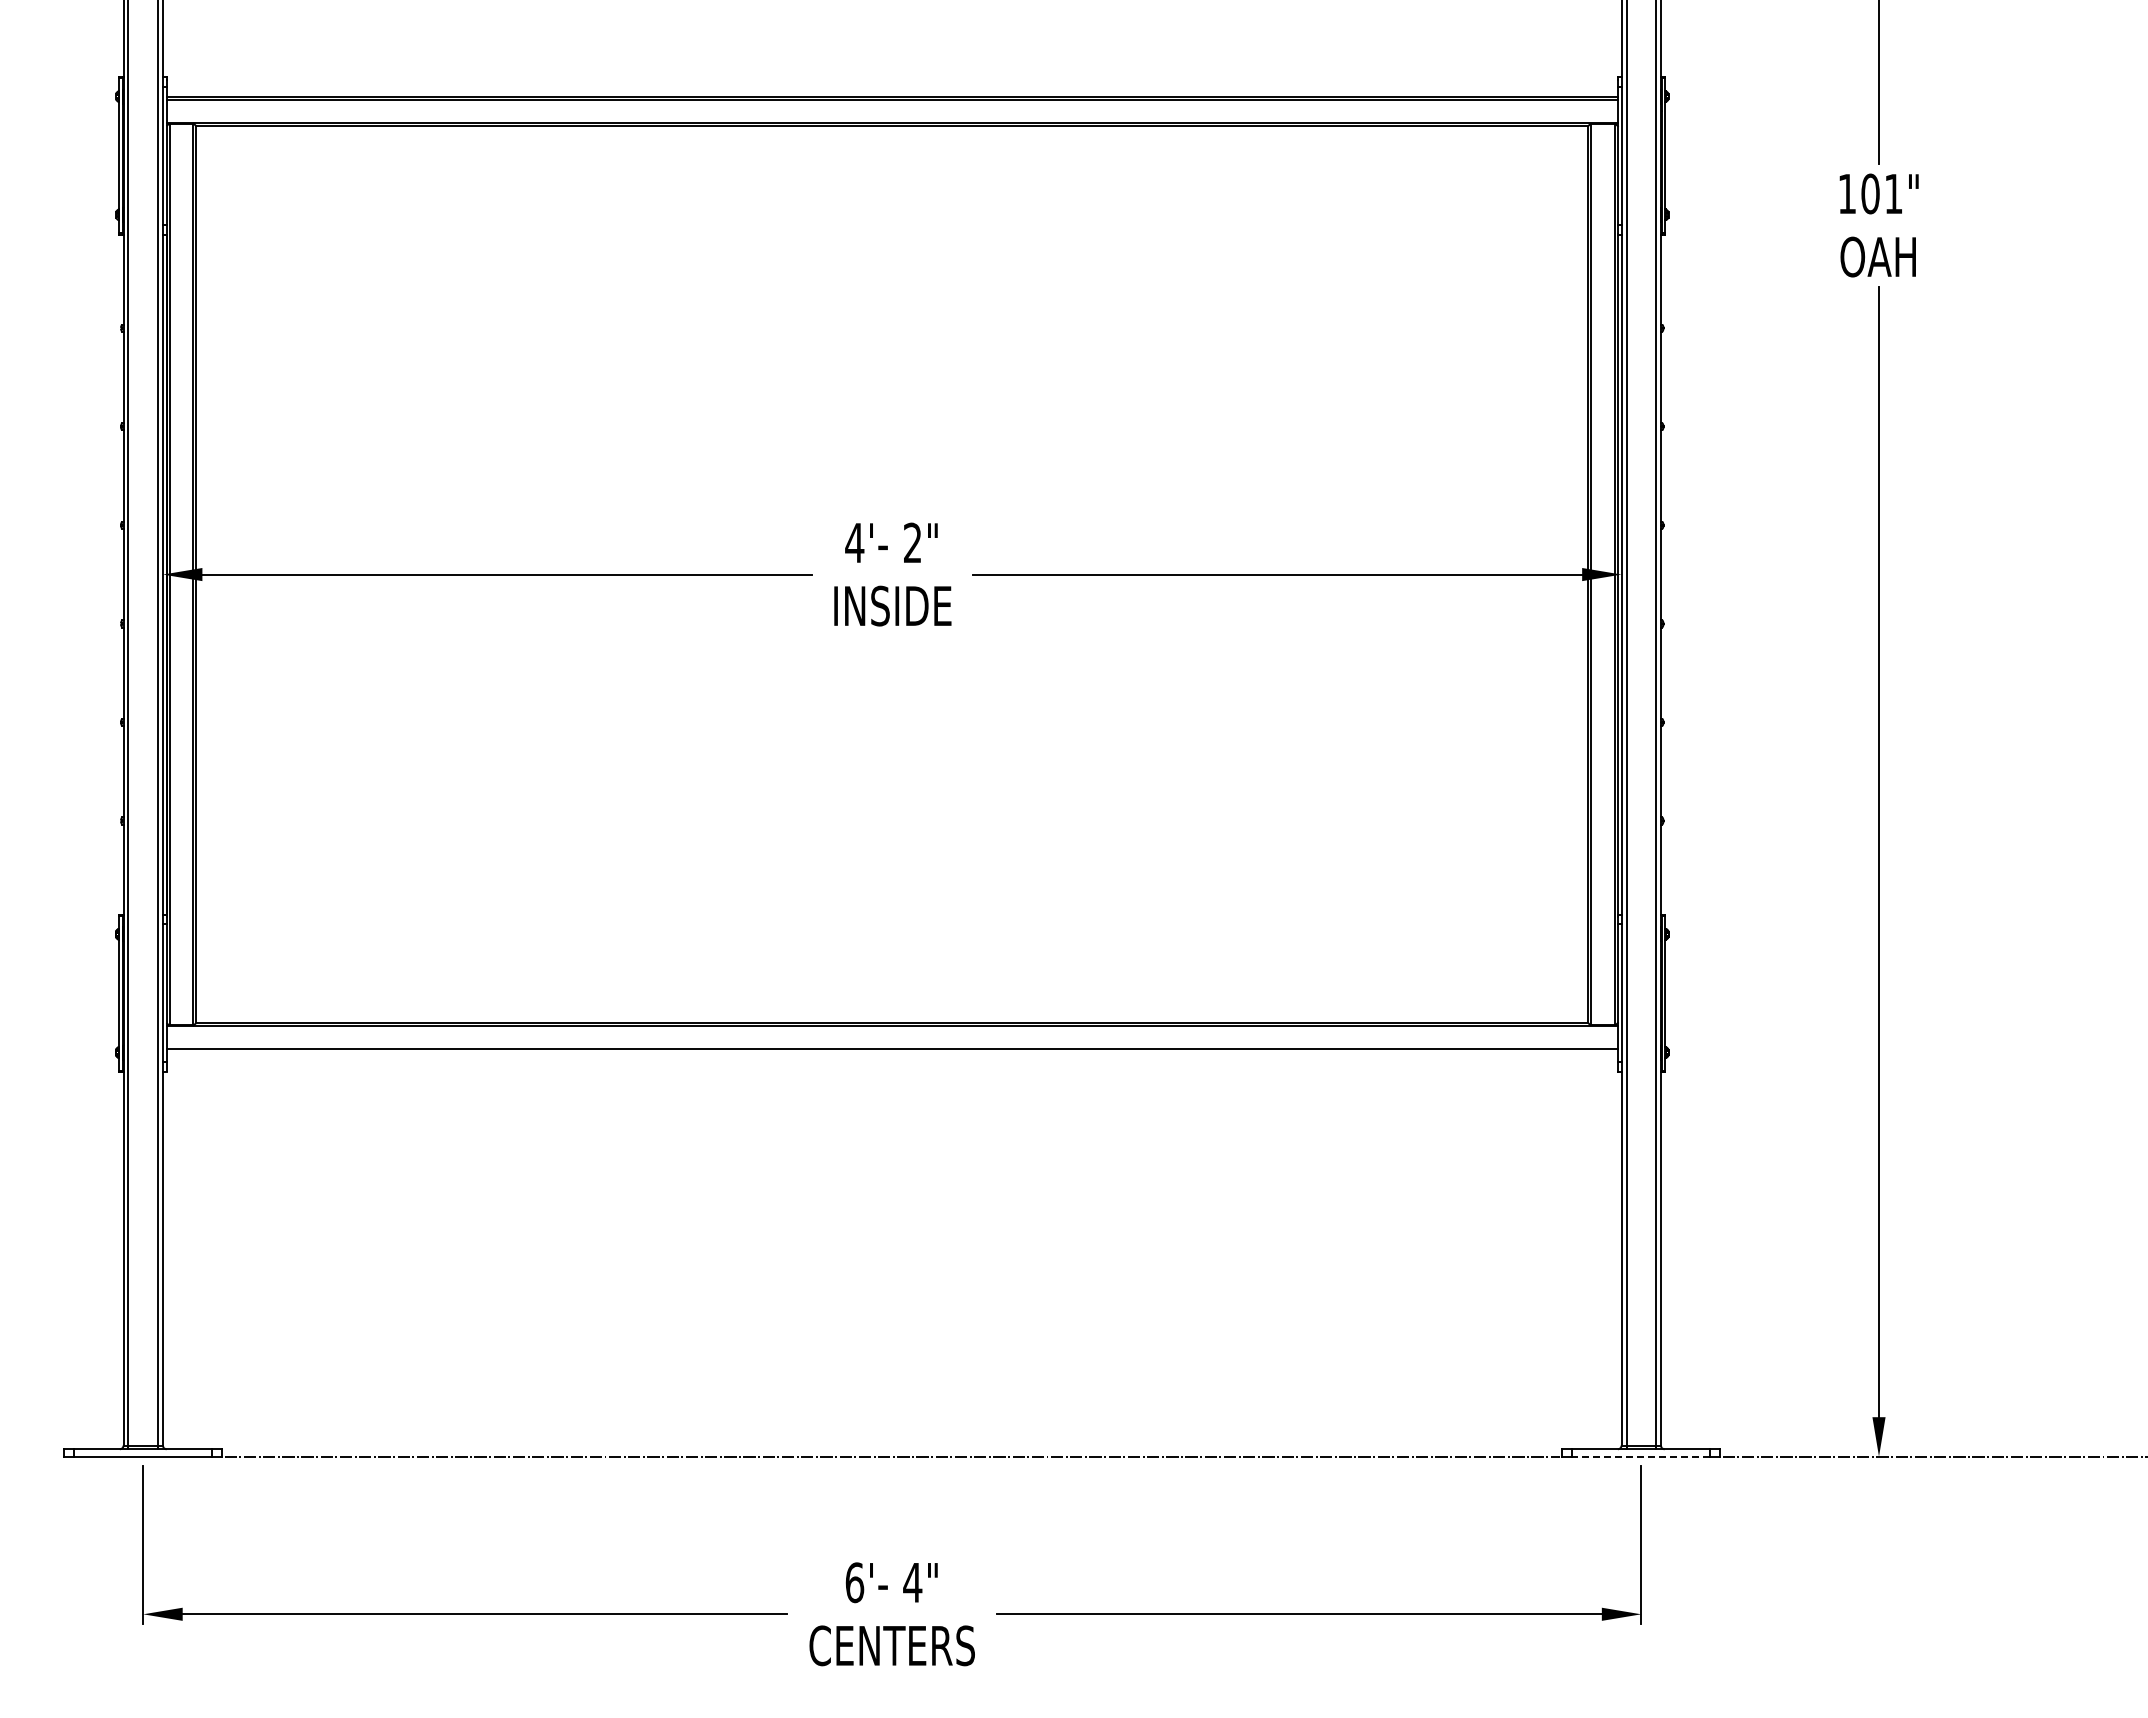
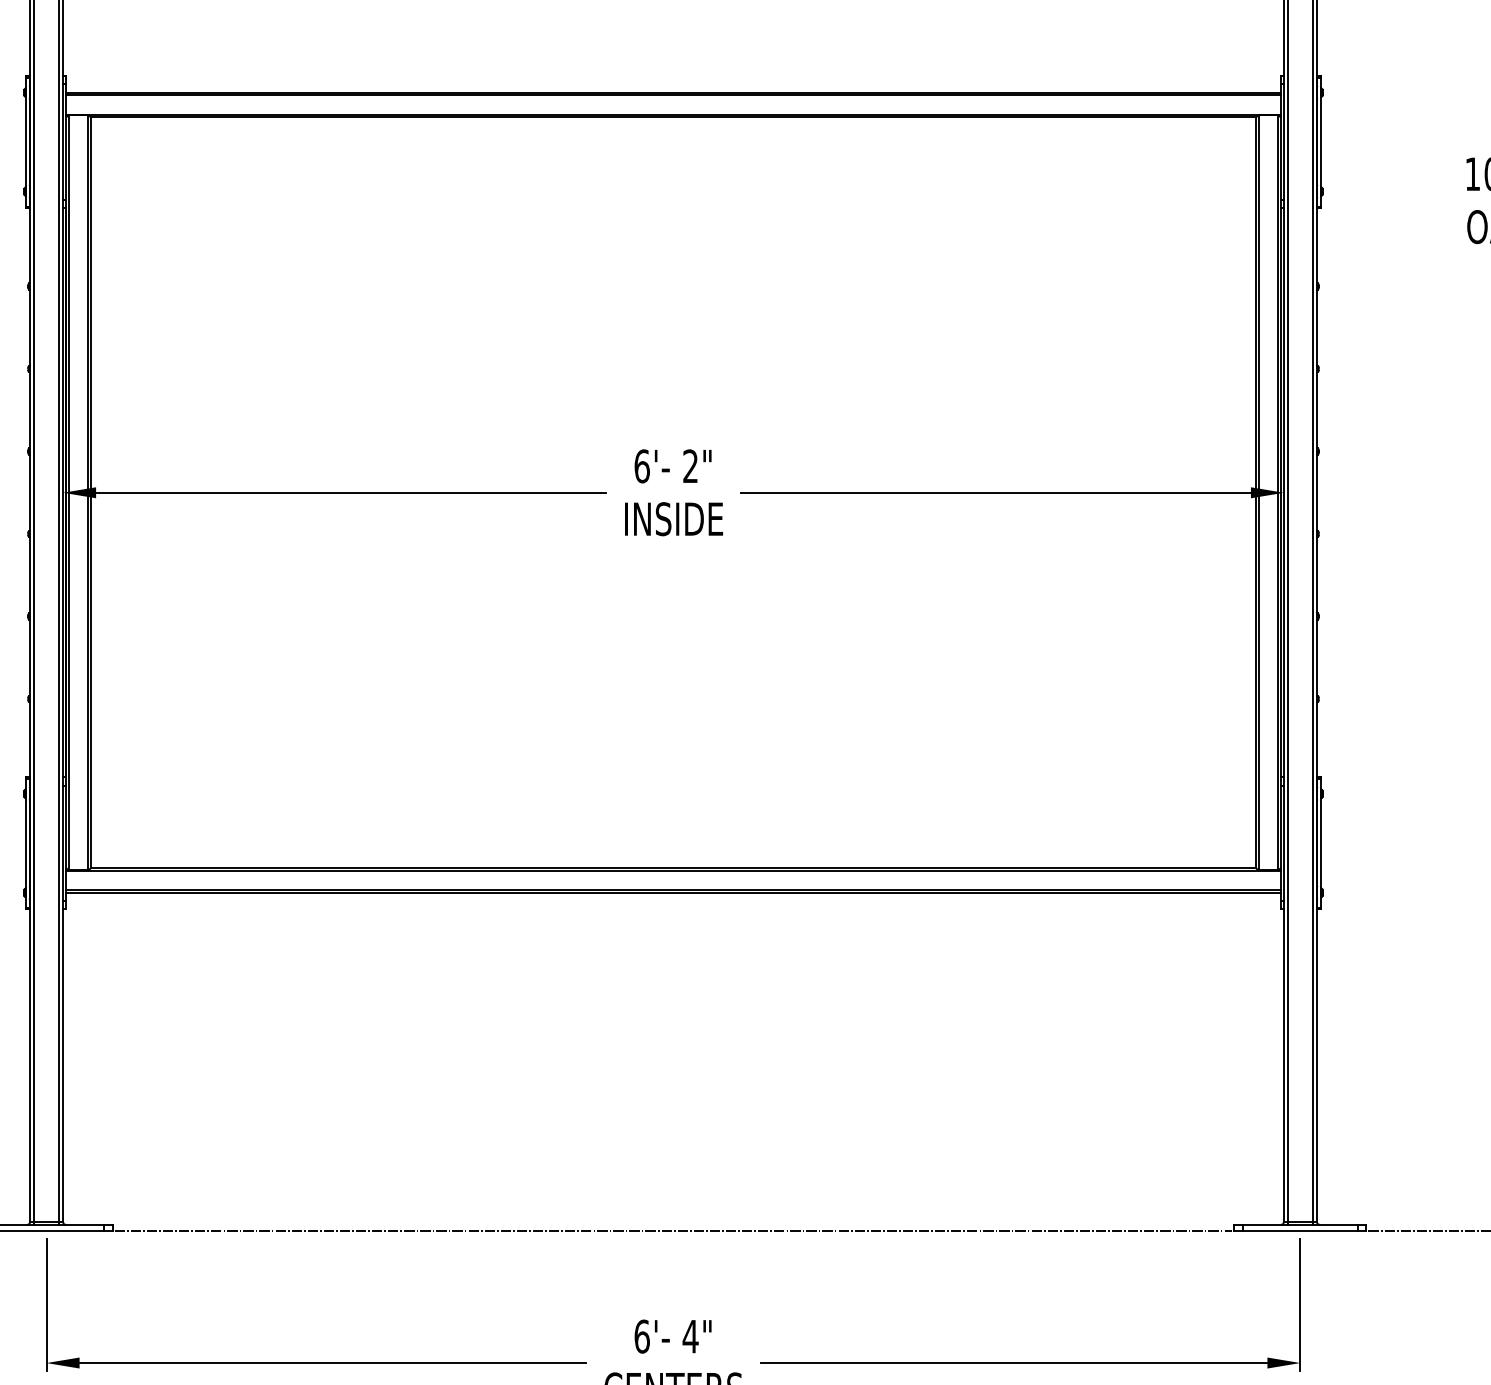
text: (854, 542) -> (641, 465), 4'- -> 6'-
line: (891, 1052) -> (672, 892), added
line: (1641, 1456) -> (1300, 1230), dashed -> solid

